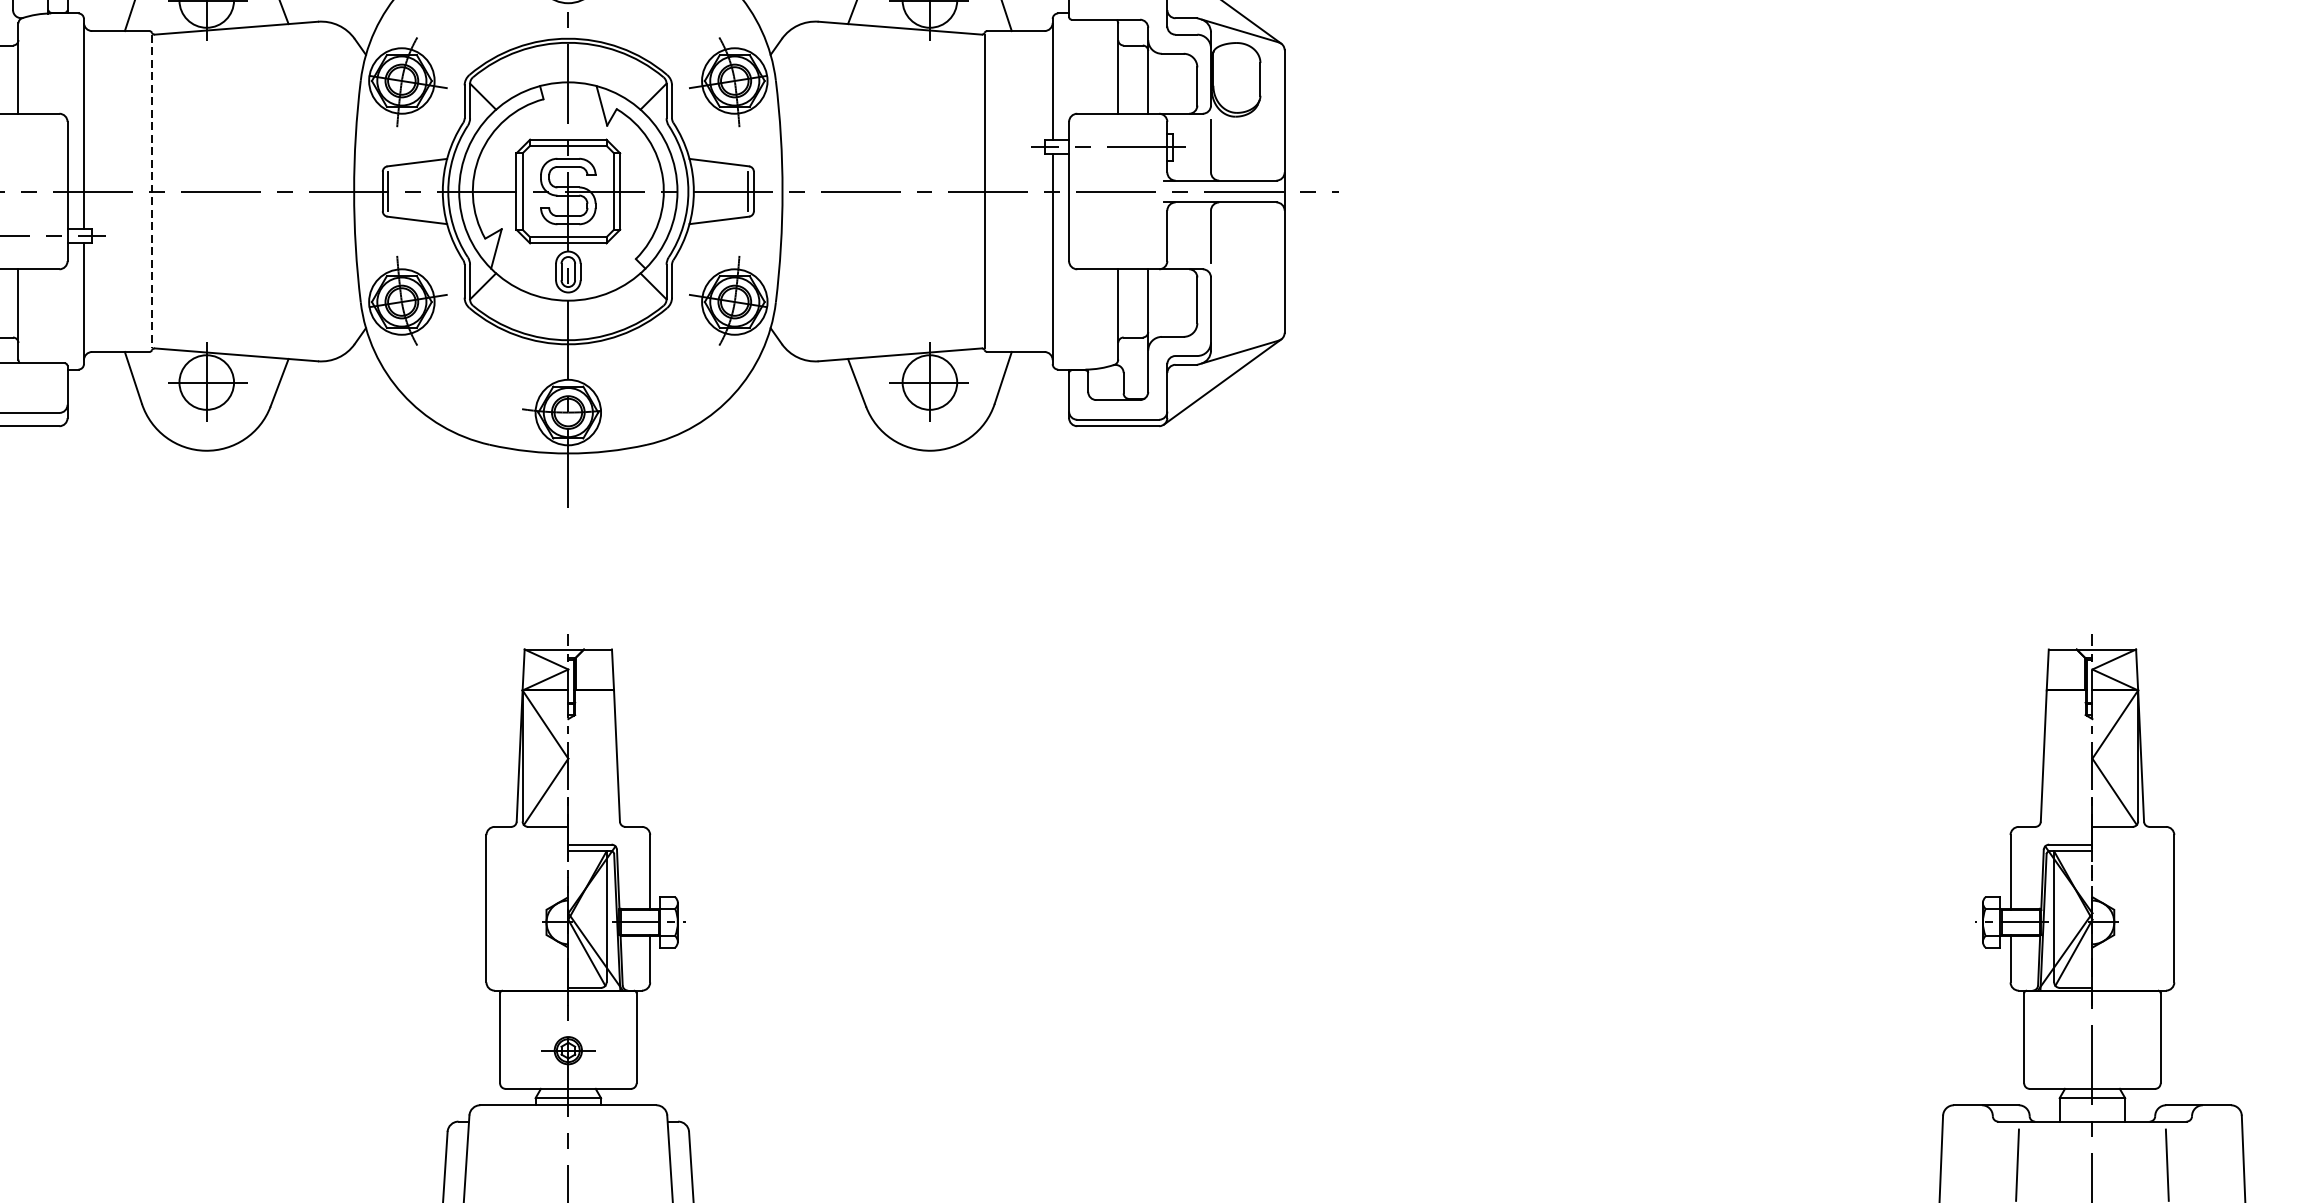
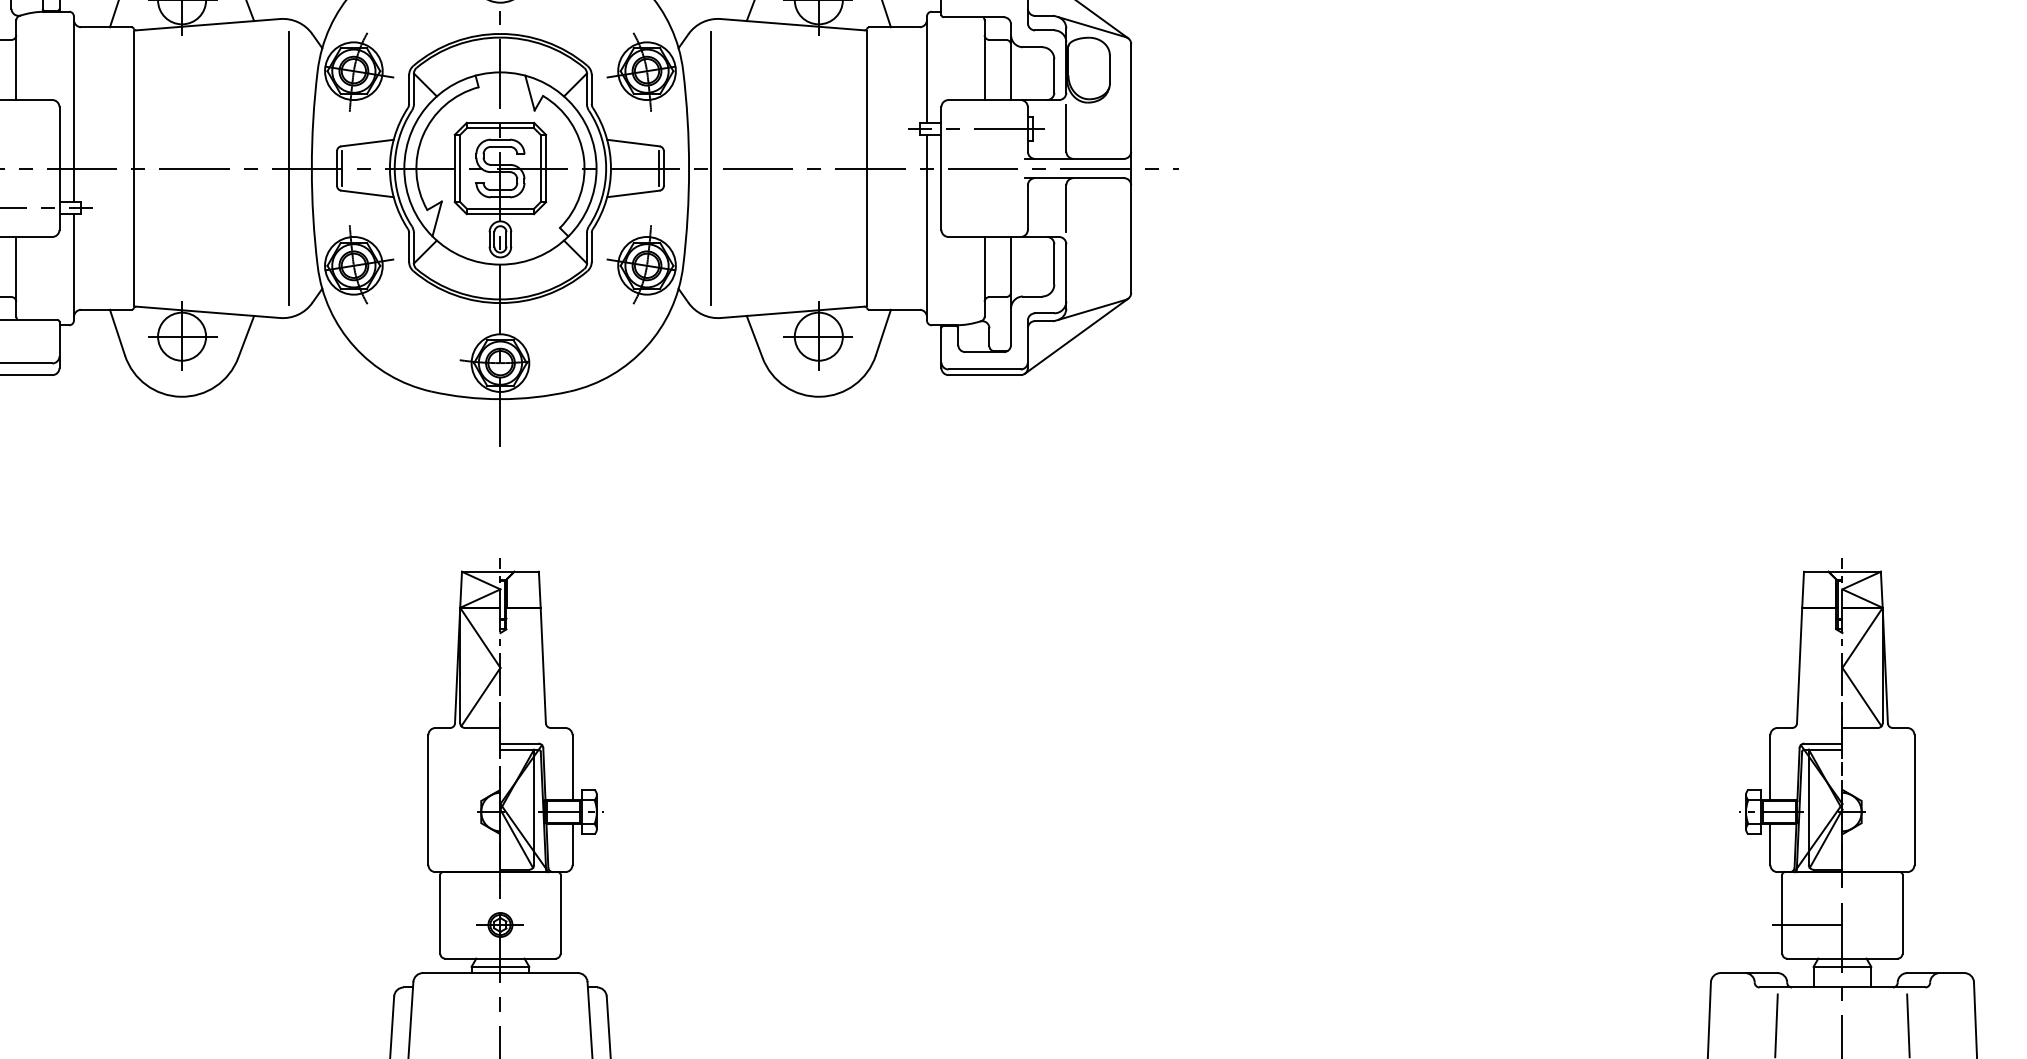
line: (151, 191) -> (133, 168), dashed -> solid
line: (328, 191) -> (289, 168), added
line: (808, 191) -> (711, 168), added
line: (2051, 1051) -> (1806, 925), added

